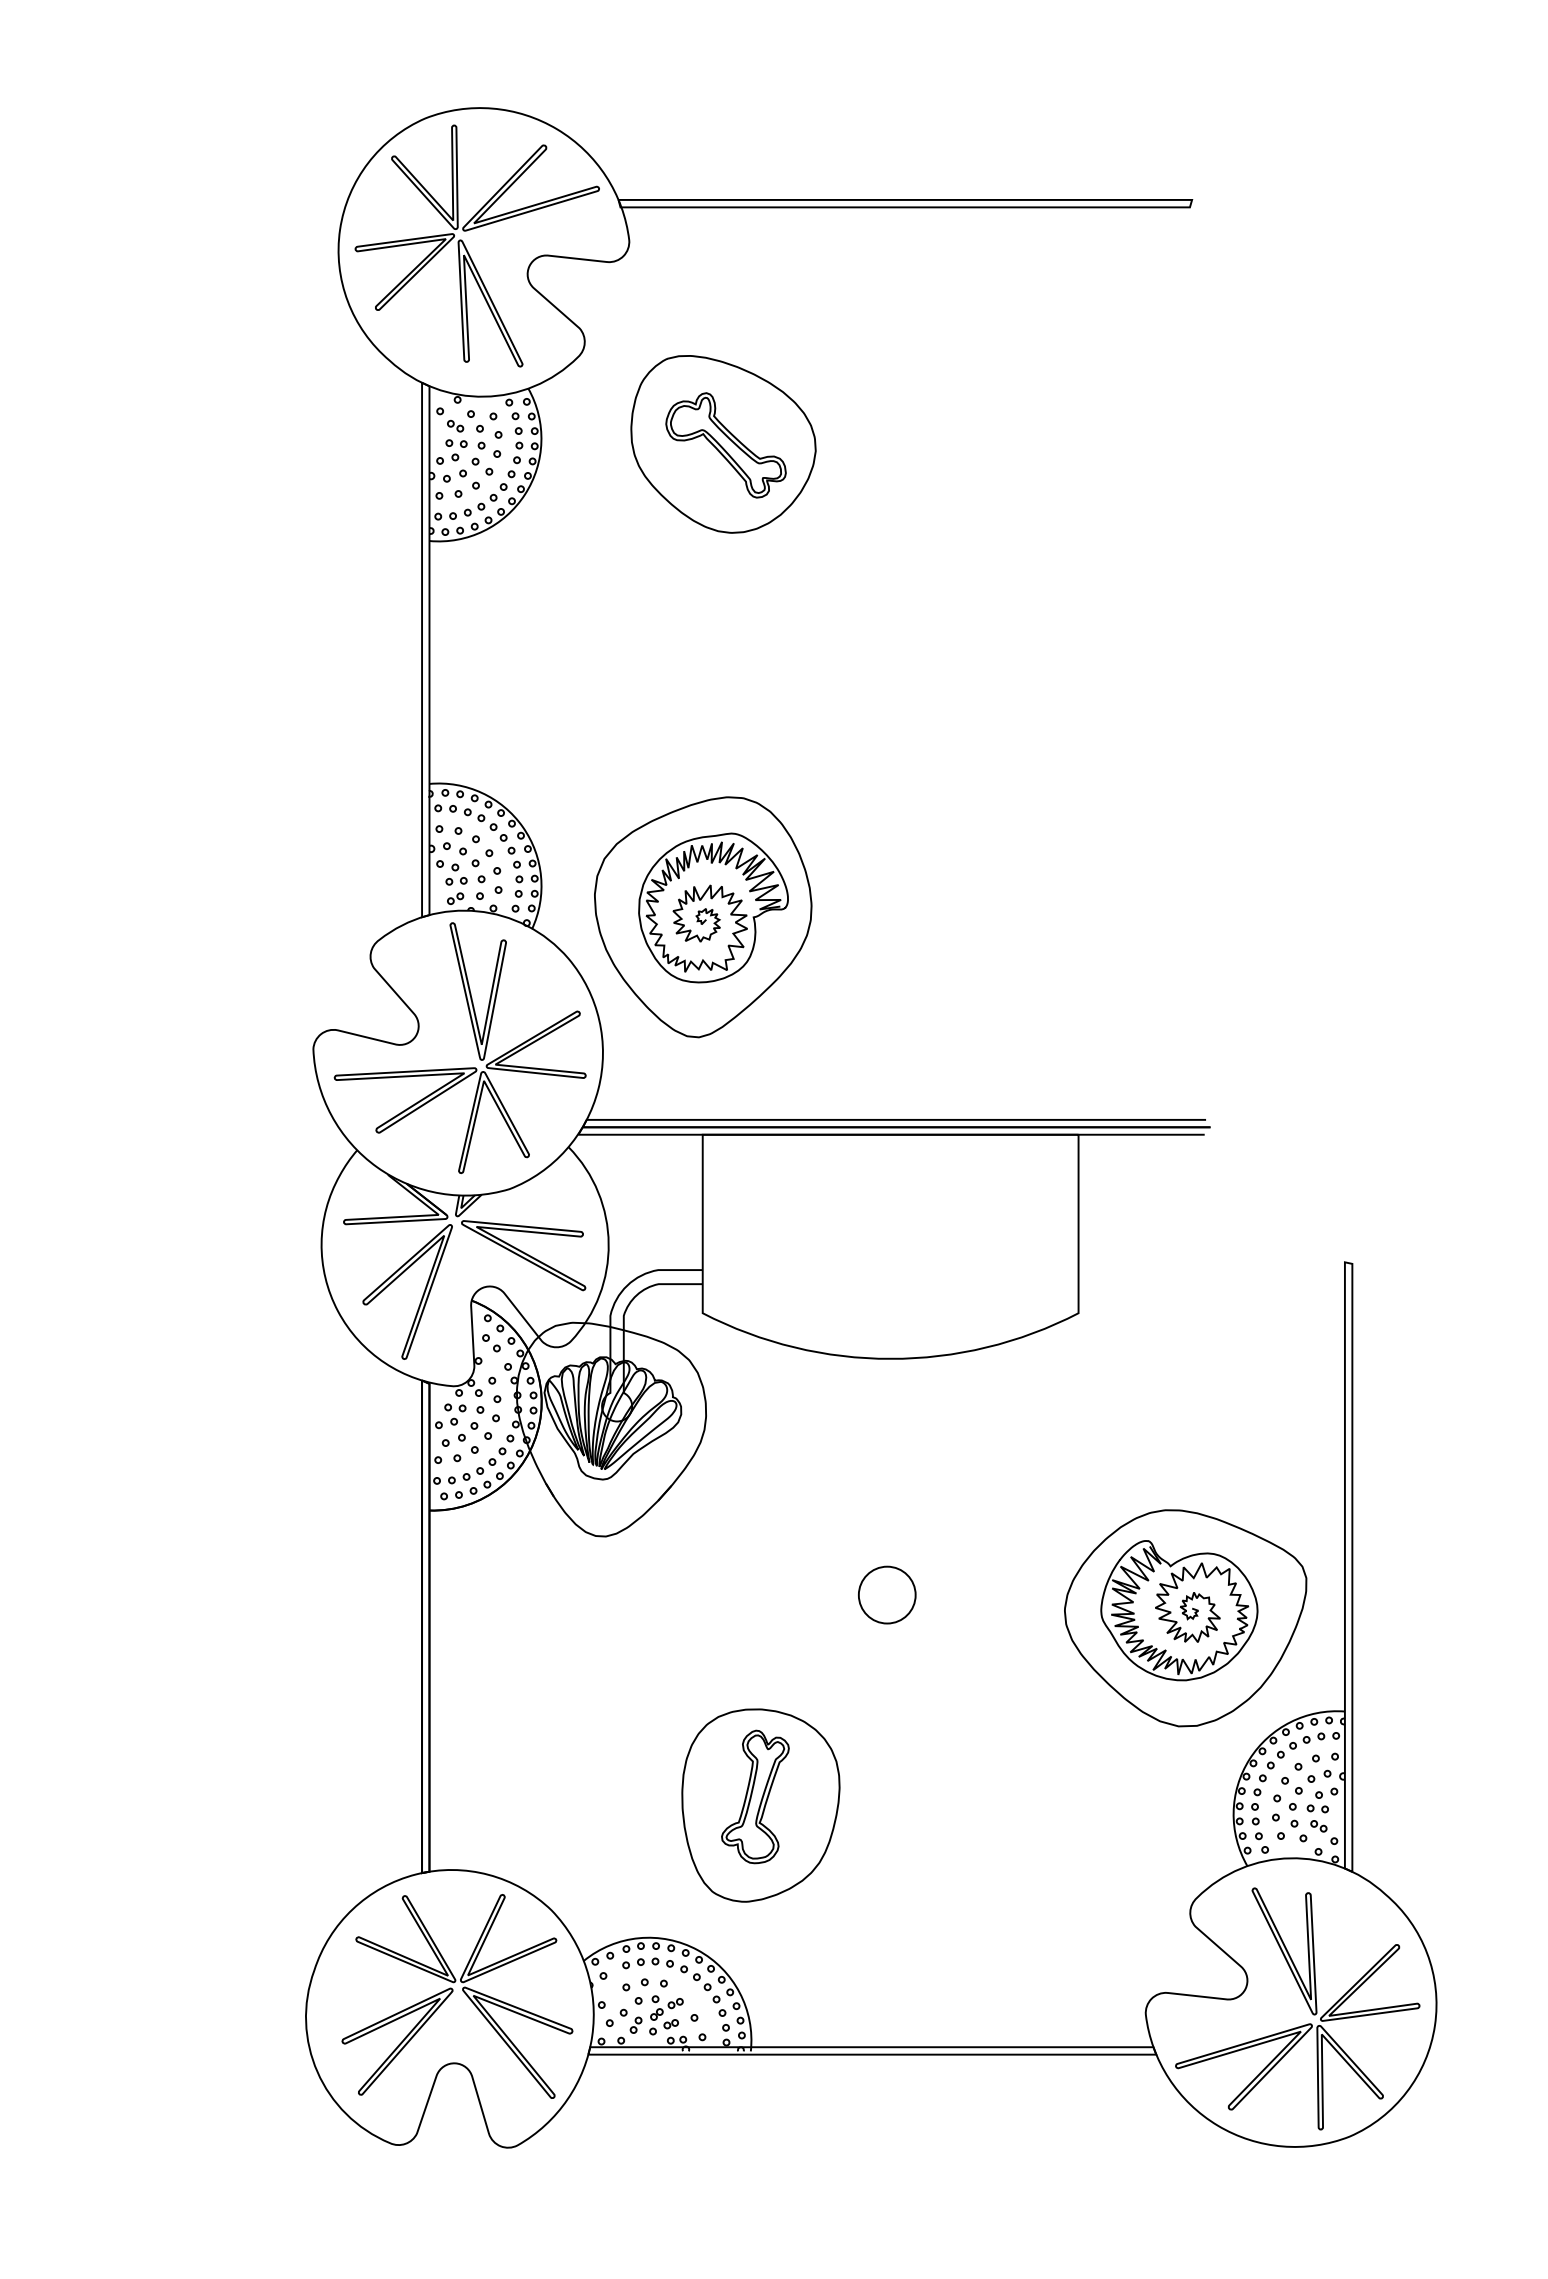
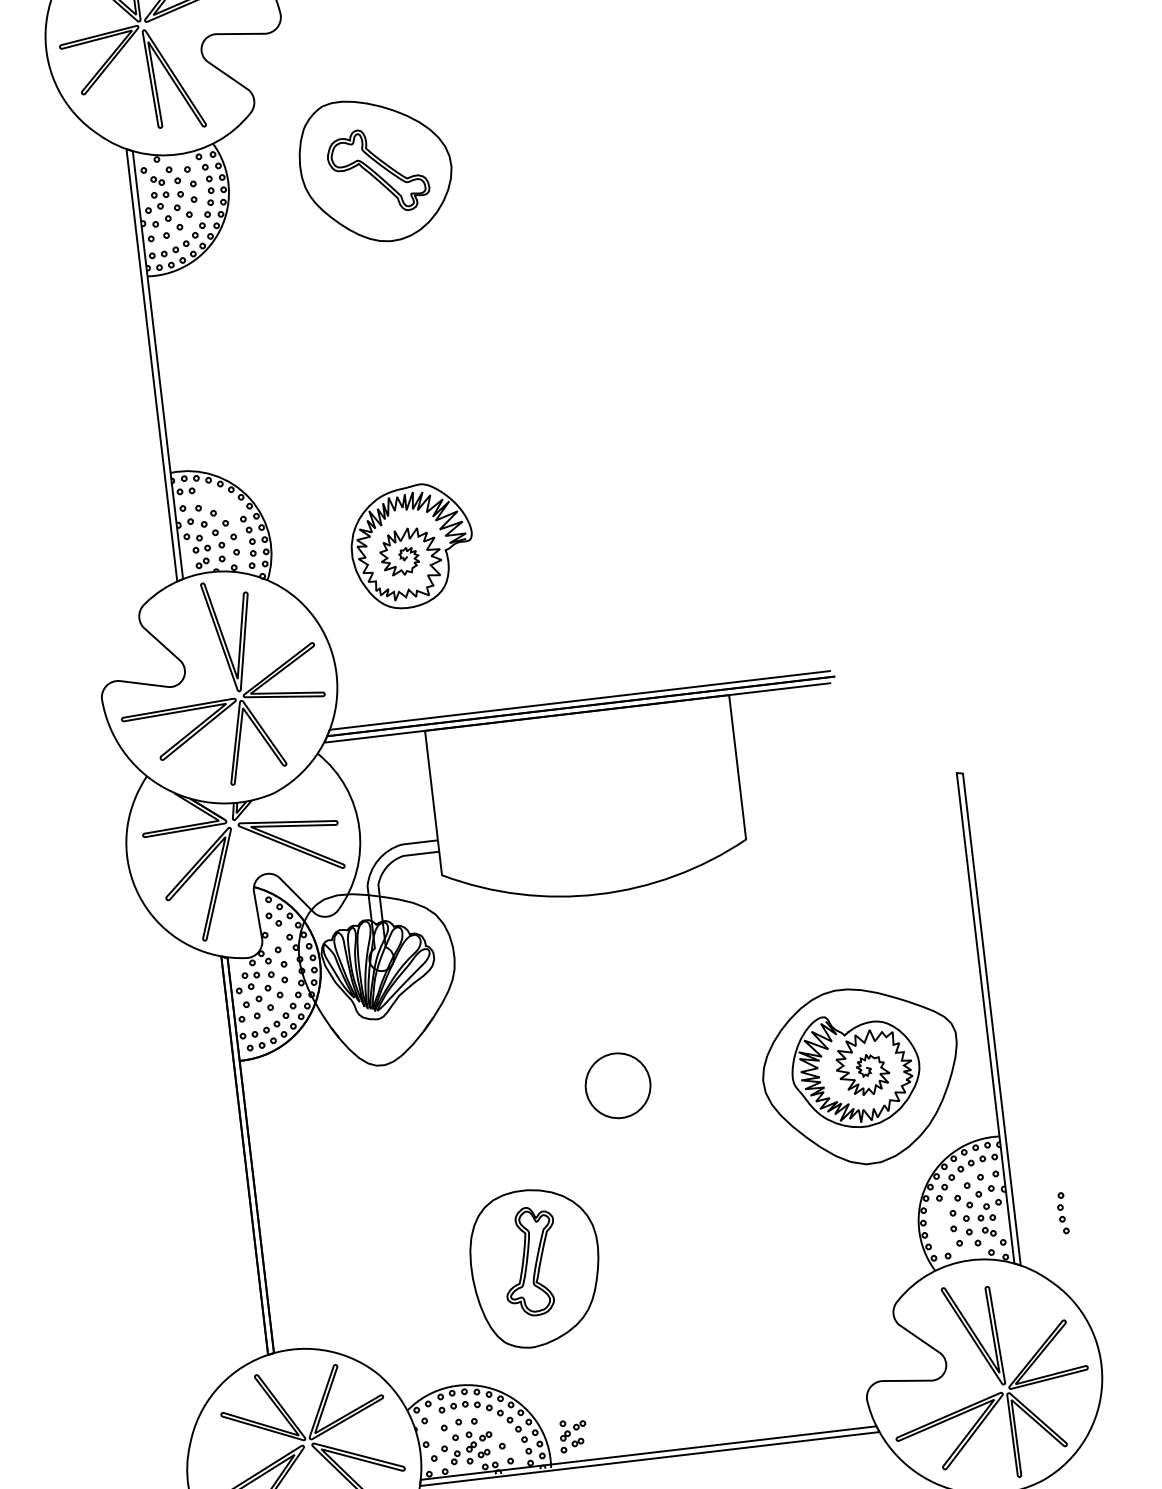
part: (485, 824) -> (219, 500), removed
part: (703, 917) -> (405, 554), removed
circle: (886, 1594) -> (617, 1085), size x1.4
part: (1256, 1814) -> (1062, 1213), moved
part: (782, 2015) -> (573, 1435), added

